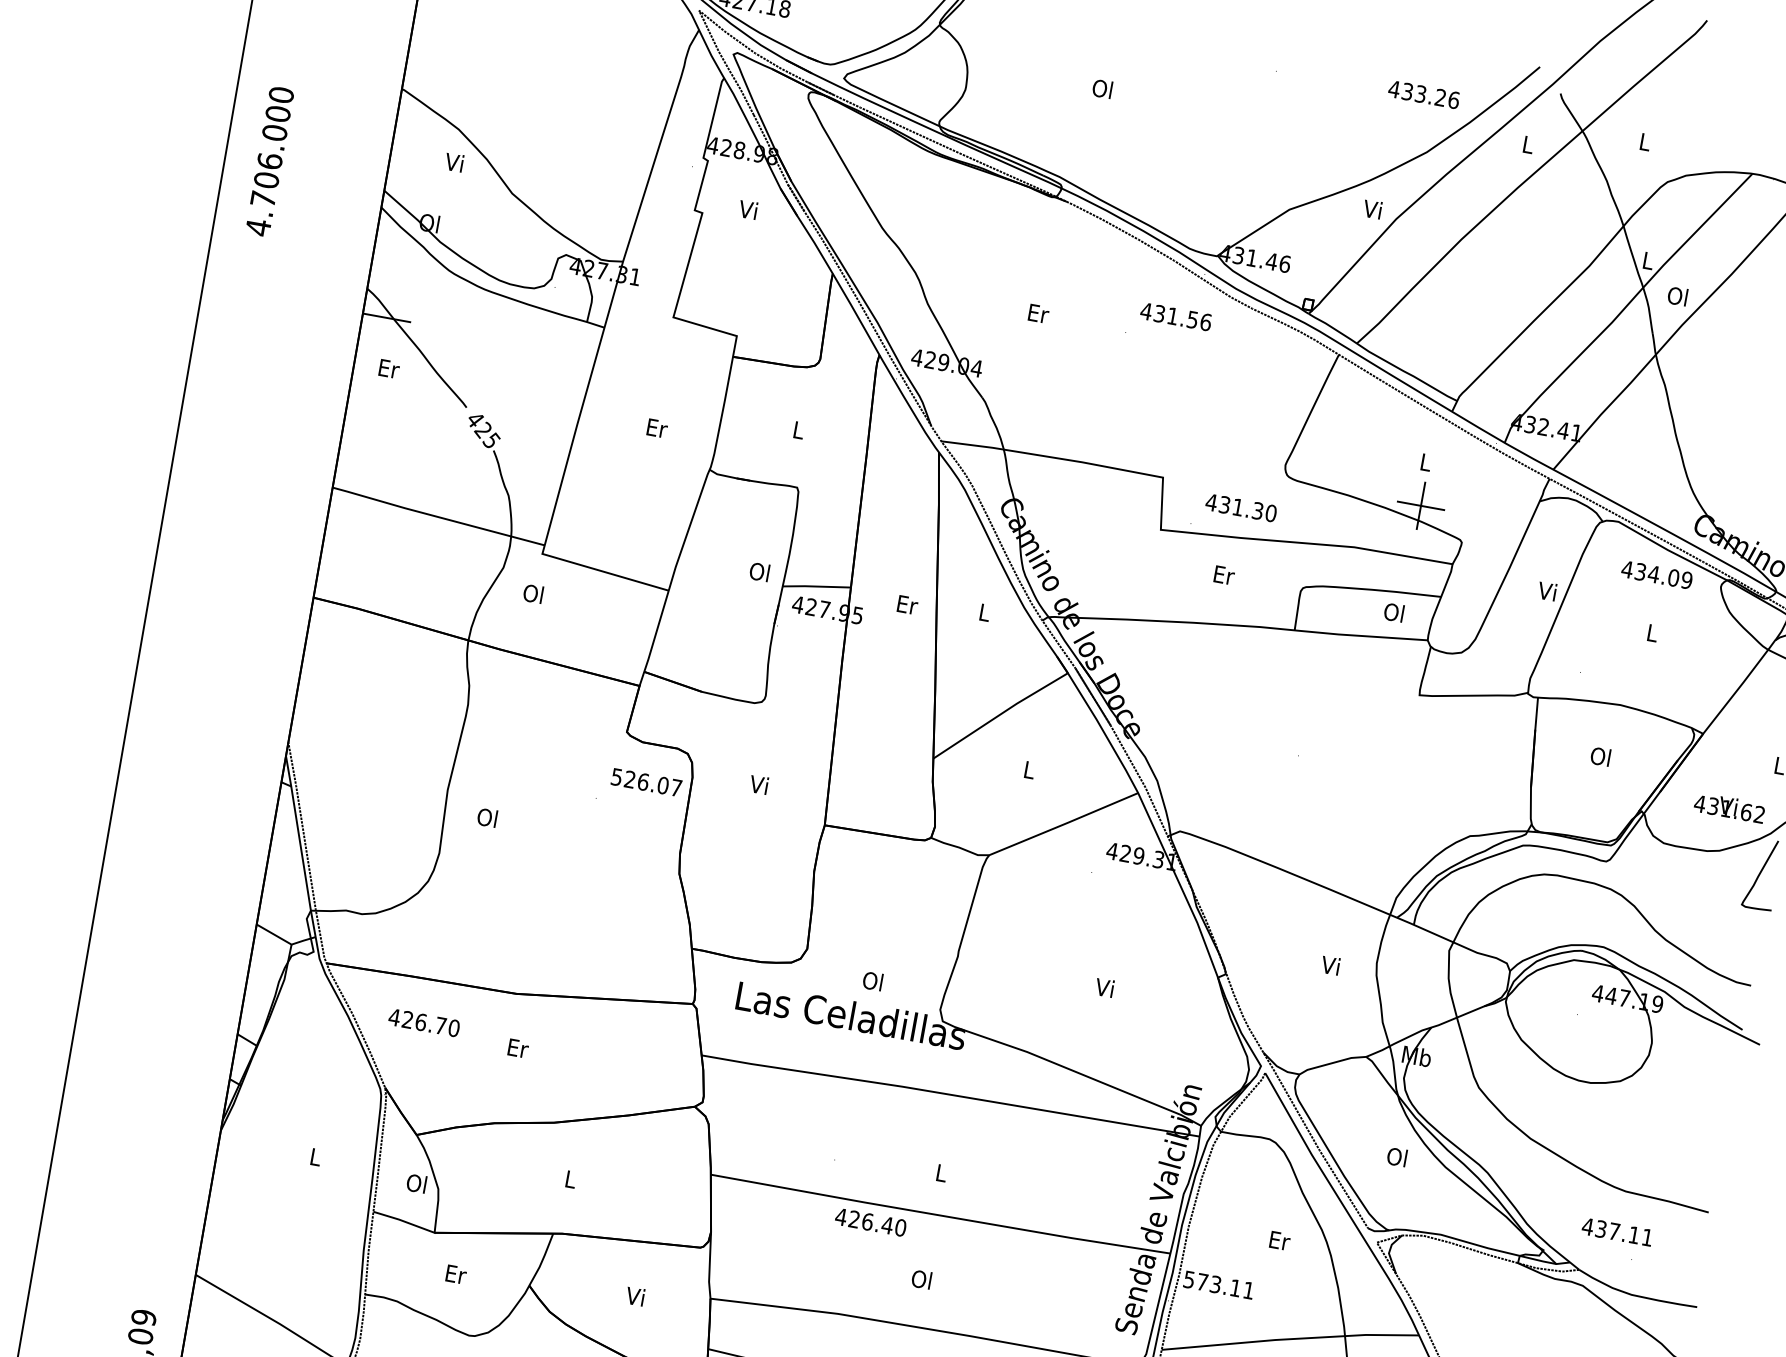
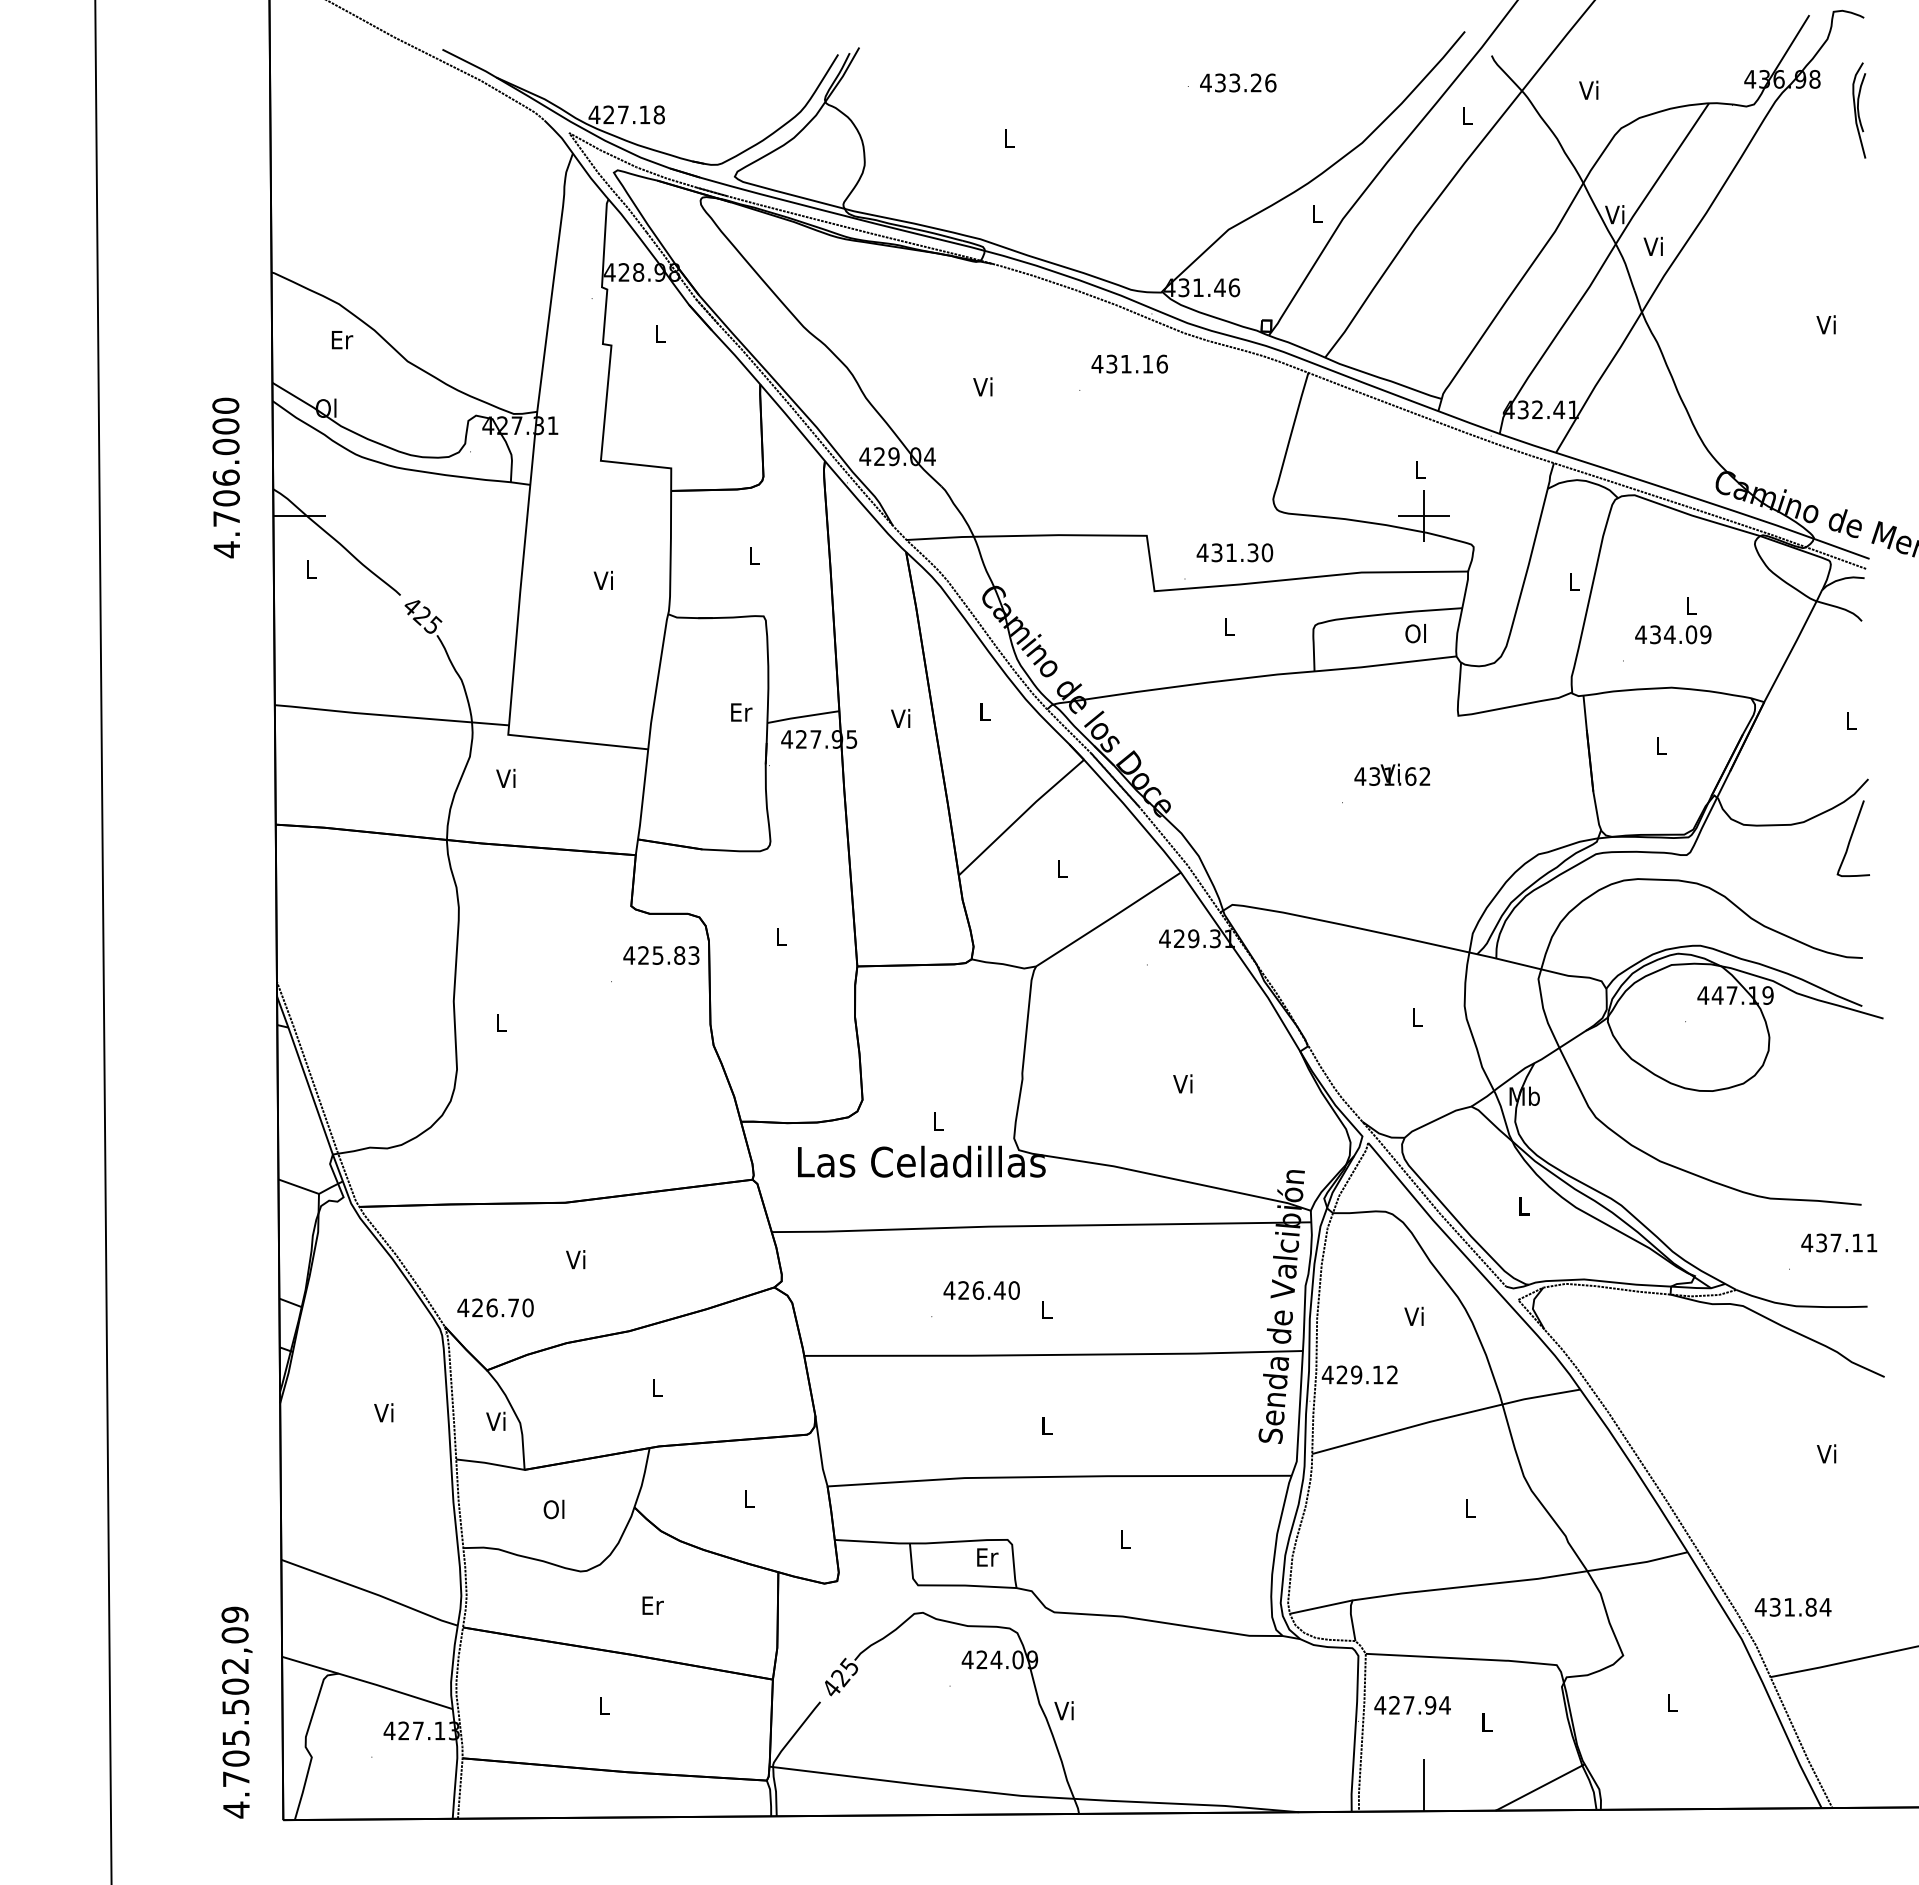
text: (1102, 88) -> (1008, 137), Ol -> L
text: (1424, 94) -> (1238, 82), moved
text: (1643, 140) -> (1588, 89), L -> Vi
text: (269, 160) -> (225, 477), moved
text: (456, 162) -> (342, 339), Vi -> Er
text: (747, 208) -> (658, 332), Vi -> L
text: (1372, 208) -> (1315, 212), Vi -> L
text: (1646, 260) -> (1614, 214), L -> Vi
text: (1677, 296) -> (1653, 246), Ol -> Vi
text: (1038, 313) -> (984, 386), Er -> Vi
text: (1192, 320) -> (1147, 364), 431.56 -> 431.16
text: (389, 368) -> (311, 569), Er -> L
text: (656, 427) -> (604, 579), Er -> Vi
text: (760, 571) -> (741, 711), Ol -> Er
text: (1223, 574) -> (1229, 626), Er -> L
text: (1657, 574) -> (1673, 634), moved
text: (1546, 590) -> (1572, 581), Vi -> L
text: (533, 593) -> (506, 778), Ol -> Vi
text: (907, 603) -> (902, 717), Er -> Vi
text: (1600, 756) -> (1660, 745), Ol -> L
text: (646, 782) -> (661, 955), 526.07 -> 425.83
text: (758, 783) -> (779, 935), Vi -> L
text: (1729, 807) -> (1392, 774), moved
text: (487, 817) -> (500, 1022), Ol -> L
text: (1329, 964) -> (1415, 1016), Vi -> L
text: (872, 980) -> (937, 1120), Ol -> L
text: (424, 1022) -> (495, 1307), moved
text: (518, 1048) -> (577, 1259), Er -> Vi
text: (314, 1156) -> (383, 1412), L -> Vi
text: (1396, 1156) -> (1522, 1205), Ol -> L
text: (416, 1183) -> (496, 1421), Ol -> Vi
text: (870, 1222) -> (981, 1290), moved
text: (1617, 1231) -> (1839, 1242), moved
text: (1279, 1239) -> (1415, 1315), Er -> Vi
text: (455, 1274) -> (554, 1509), Er -> Ol
text: (921, 1279) -> (1045, 1425), Ol -> L
text: (1218, 1284) -> (1359, 1374), 573.11 -> 429.12
text: (634, 1295) -> (747, 1497), Vi -> L

